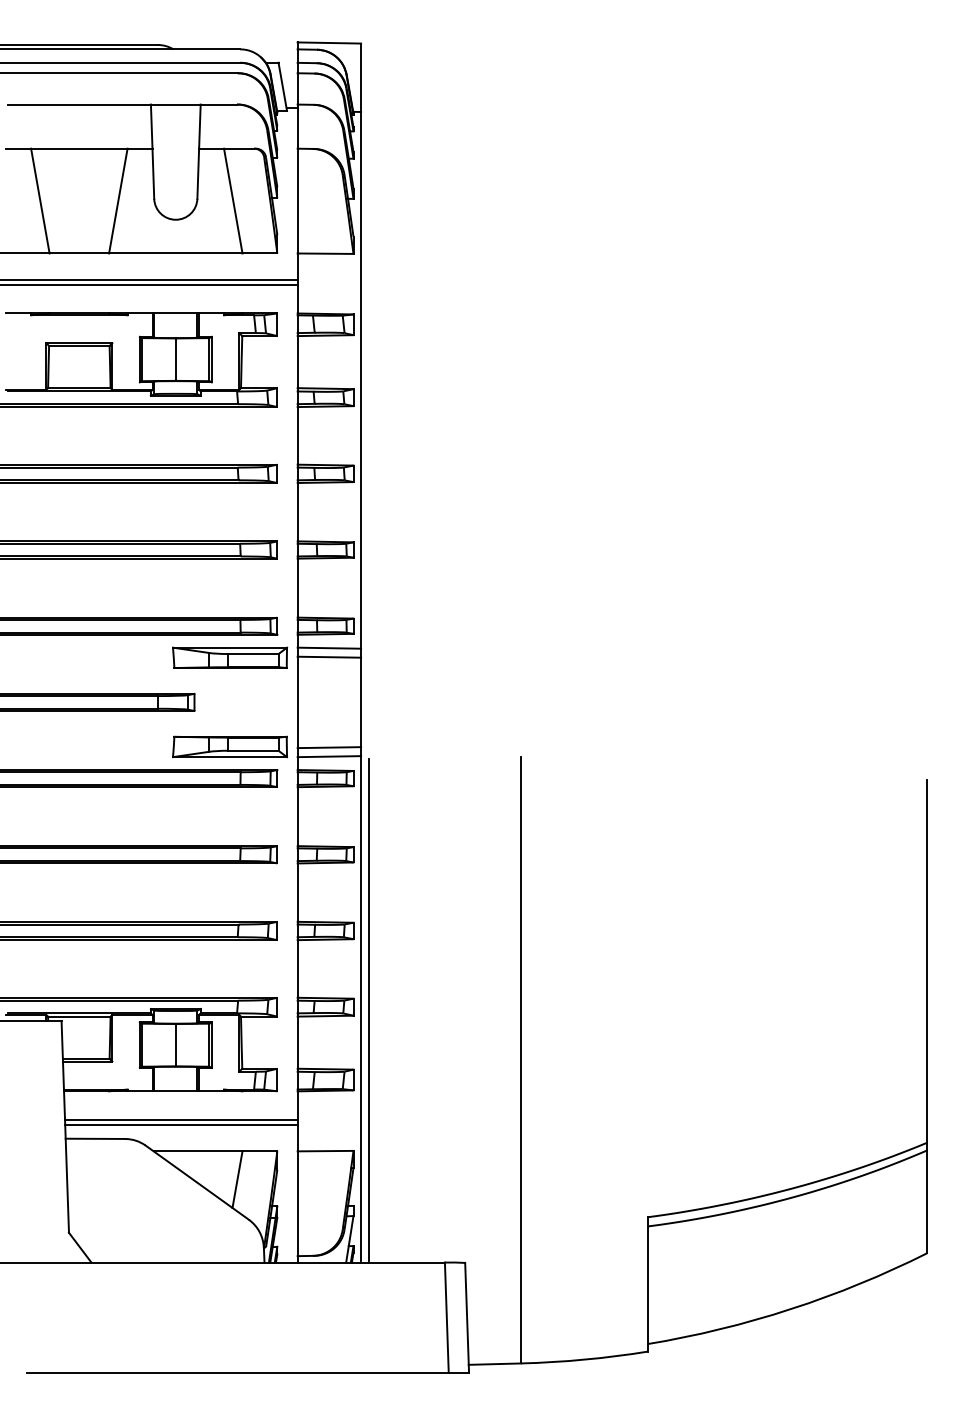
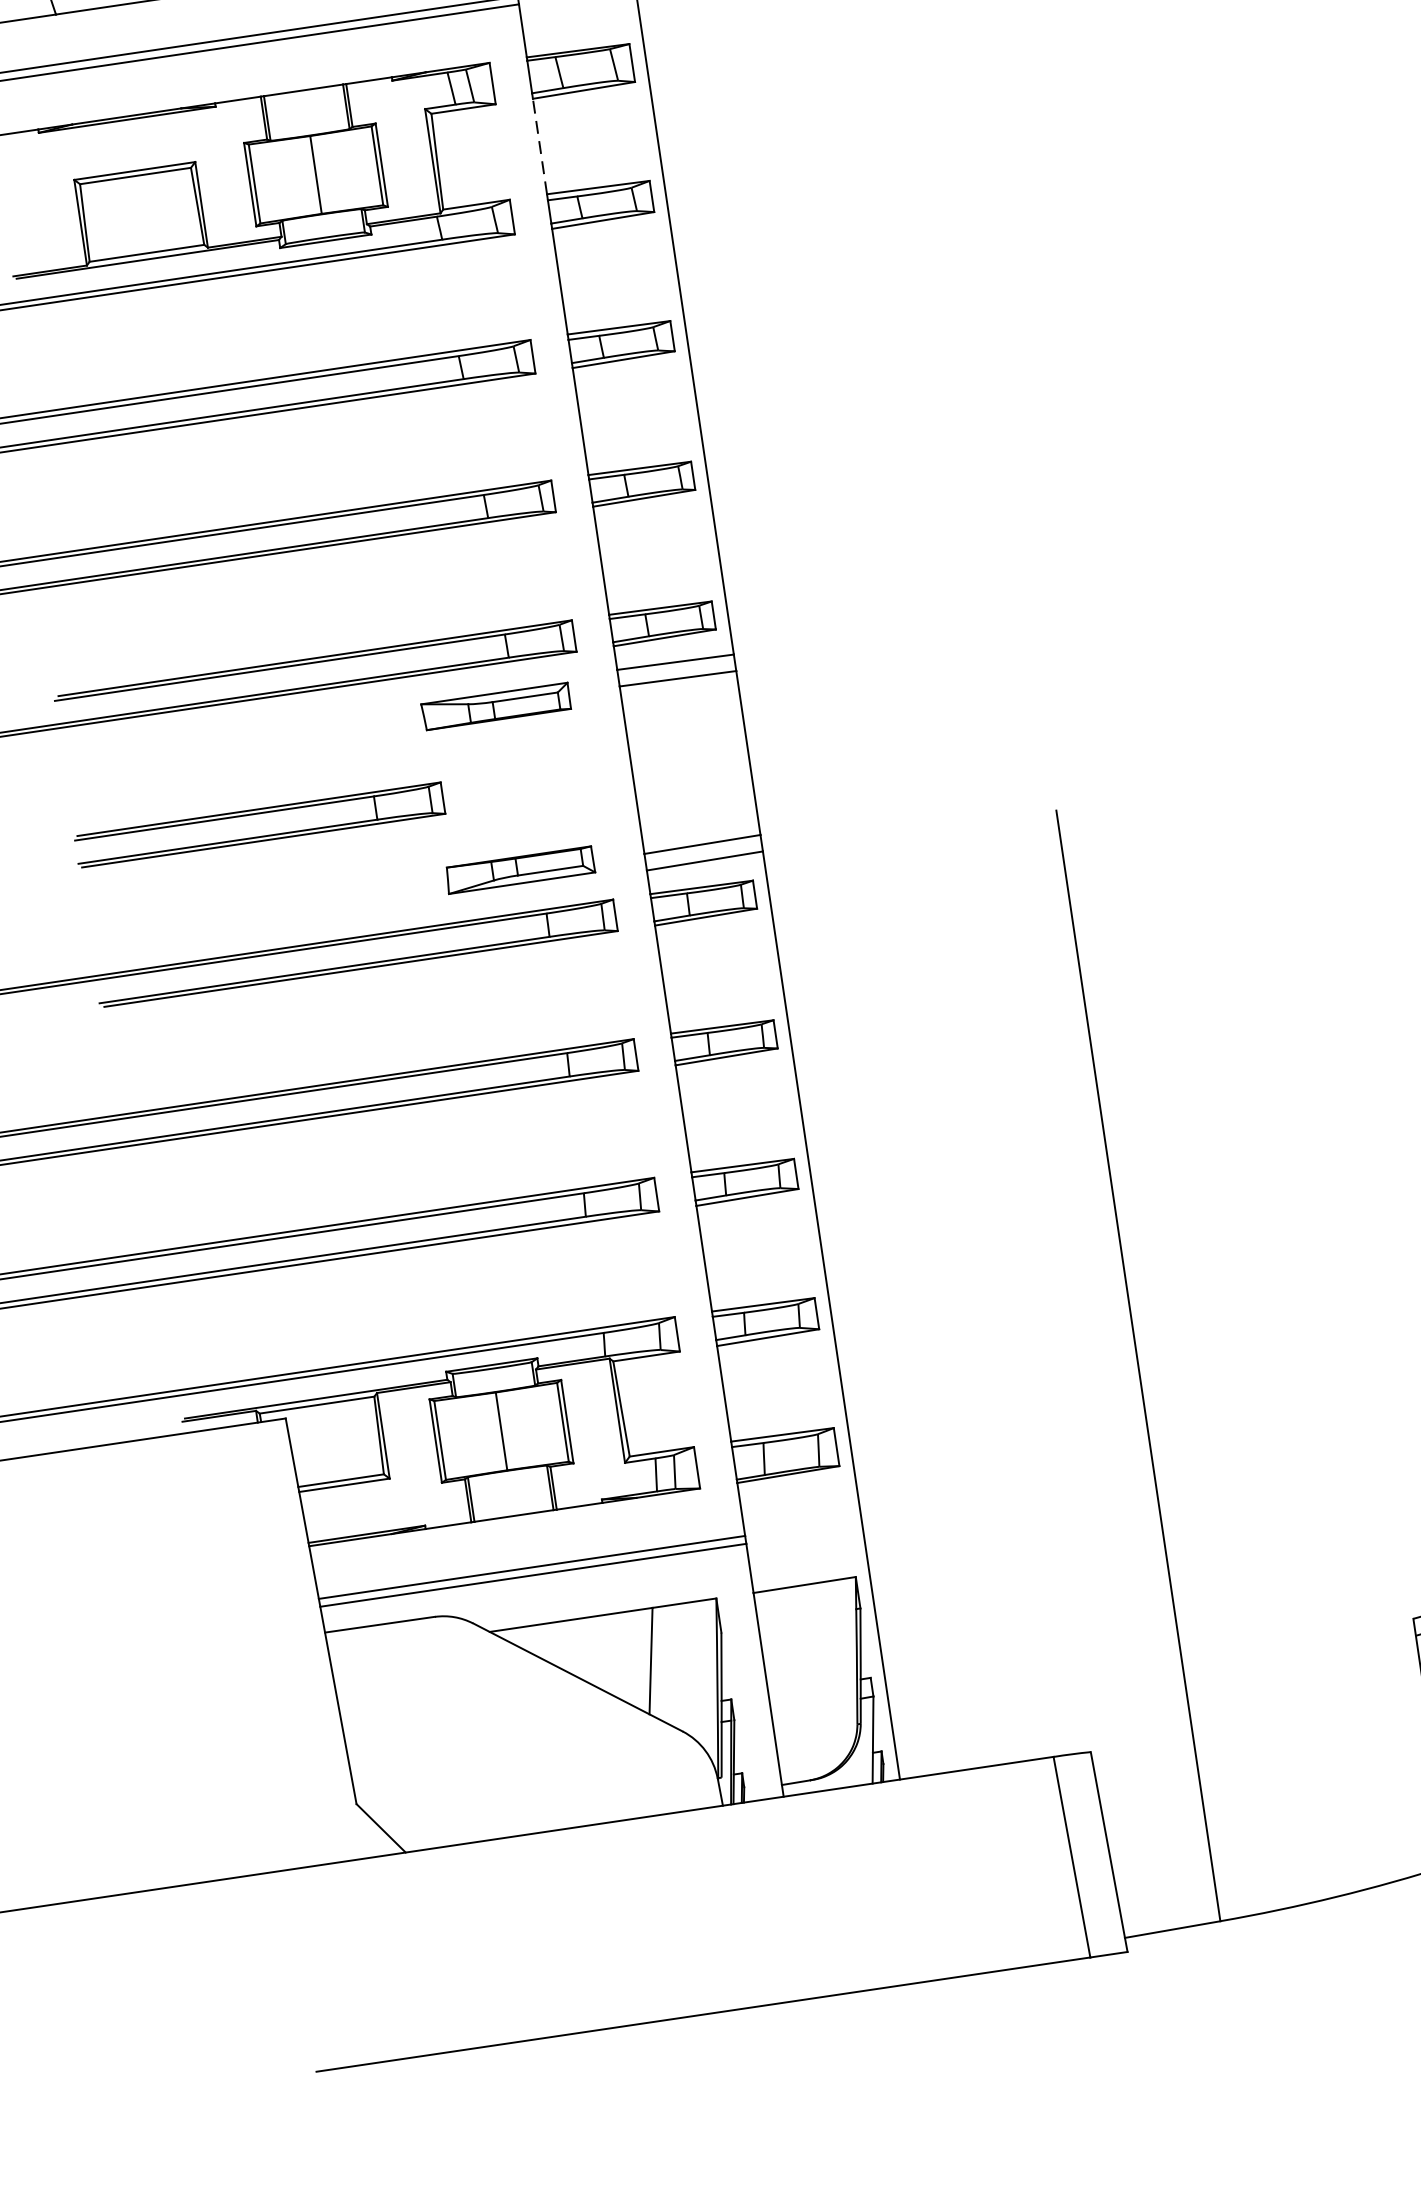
line: (297, 361) -> (539, 145), solid -> dashed
part: (230, 657) -> (496, 706), size x0.7
part: (229, 746) -> (519, 869), size x0.7
line: (368, 1010) -> (845, 1315), removed

